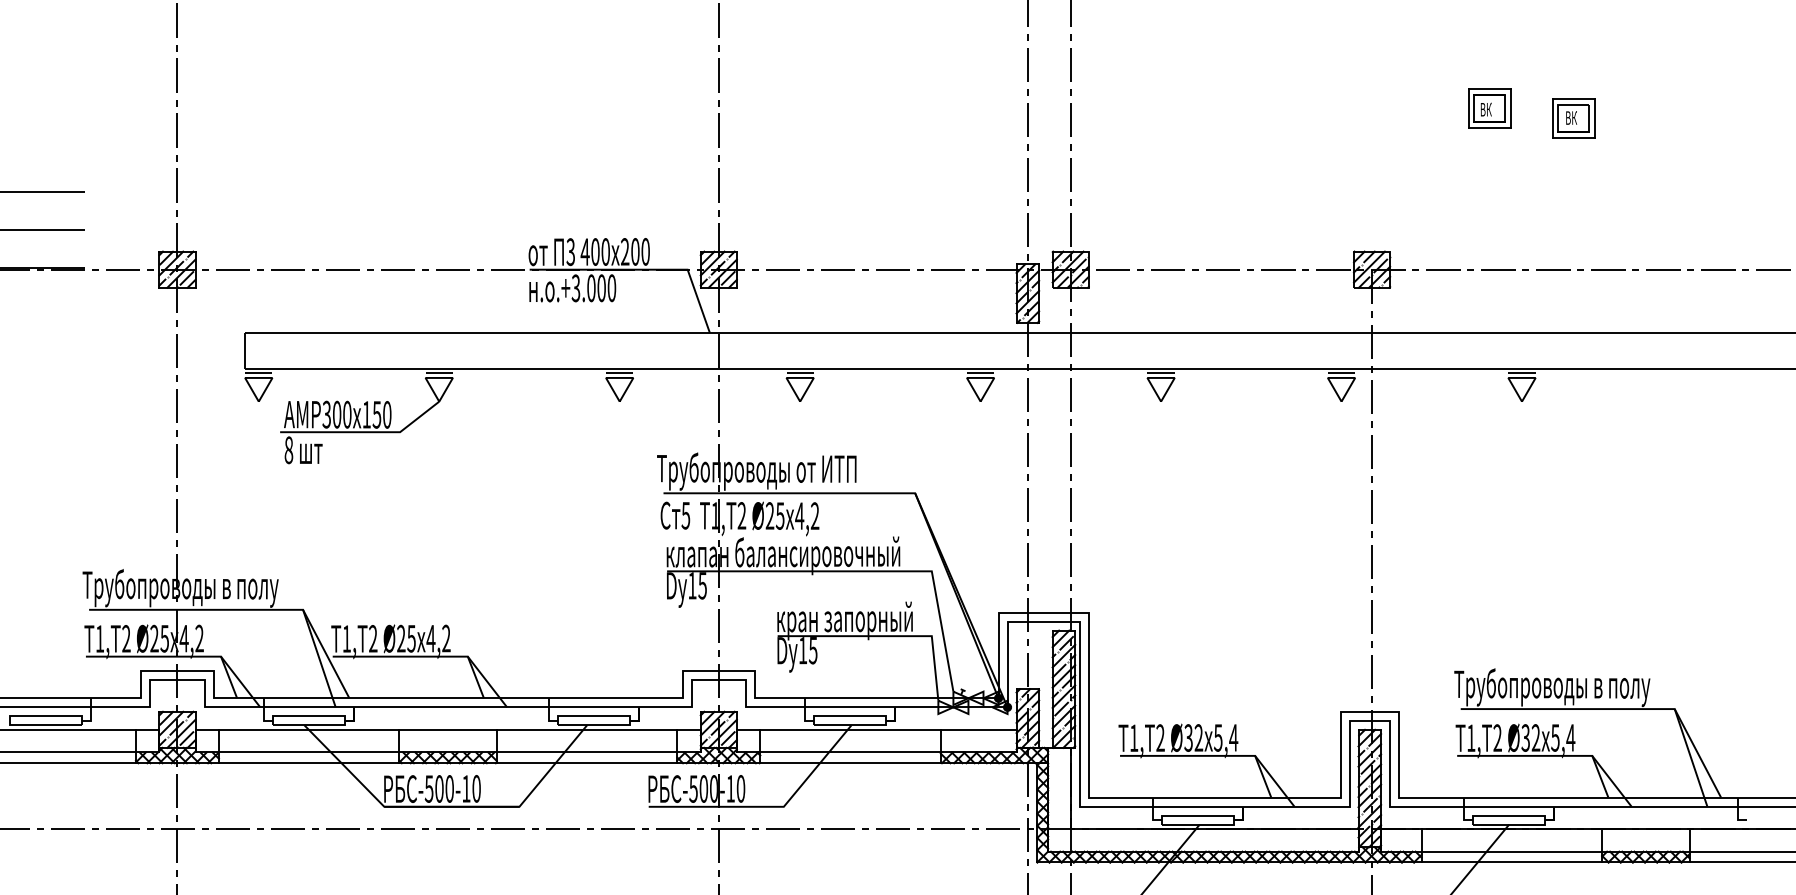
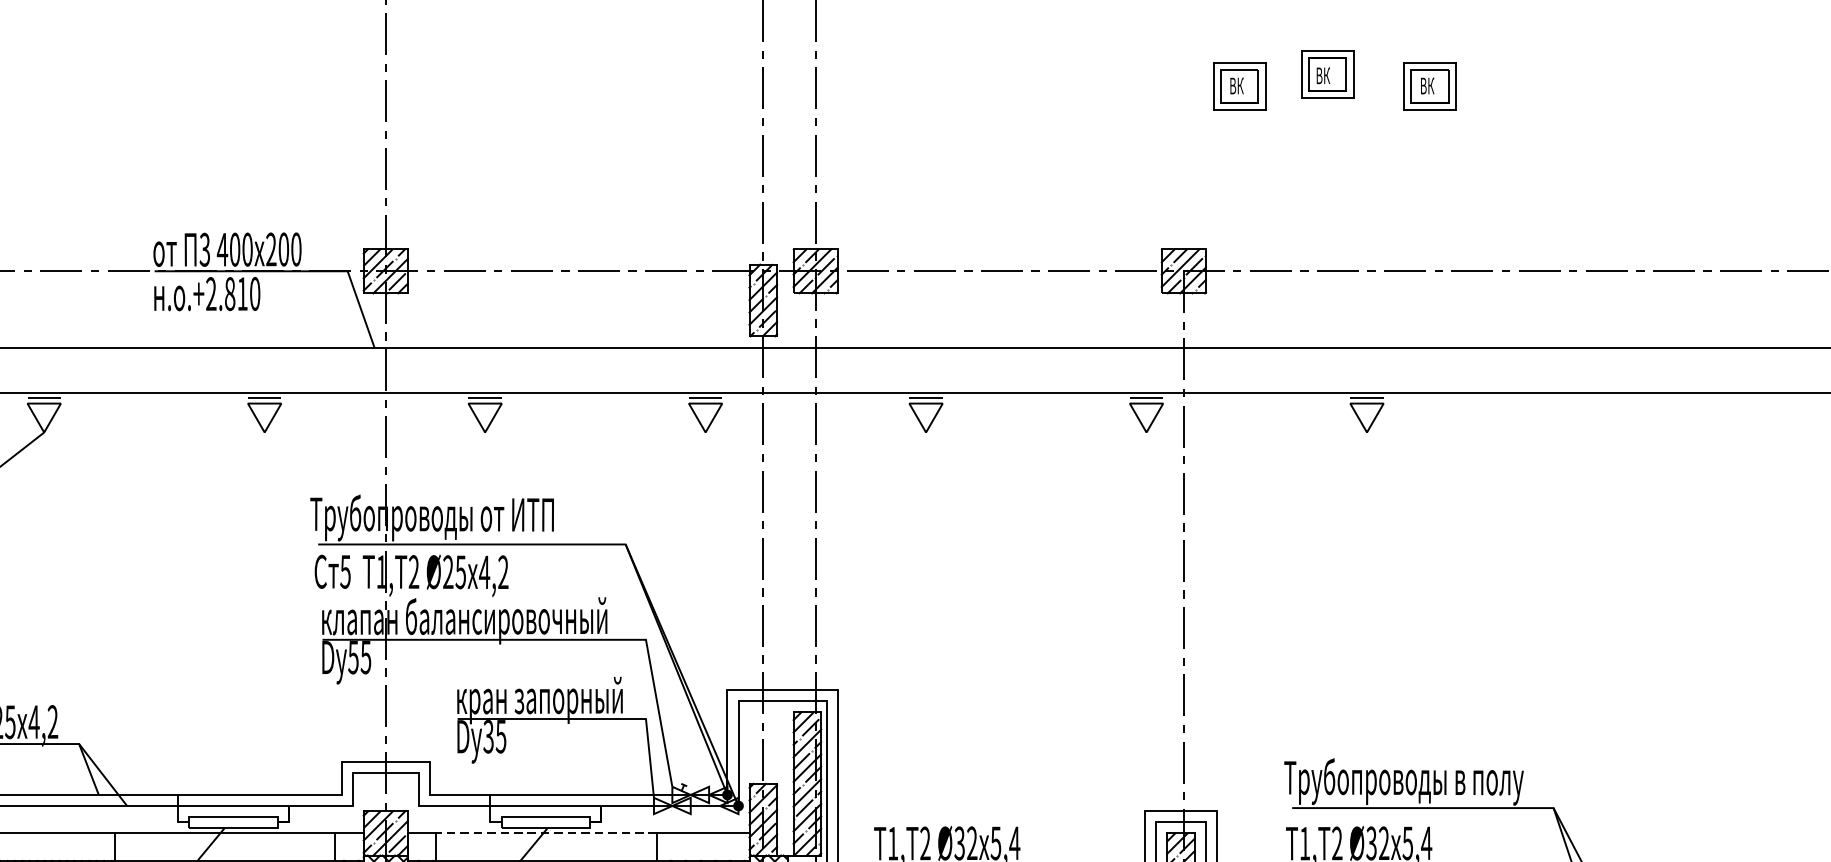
part: (1417, 118) -> (1239, 86), added
text: (588, 288) -> (226, 294), .+3.000 -> .+2.810
text: (692, 585) -> (353, 657), 15 -> 55
text: (802, 650) -> (487, 736), 15 -> 35
line: (850, 729) -> (546, 833), solid -> dashed

